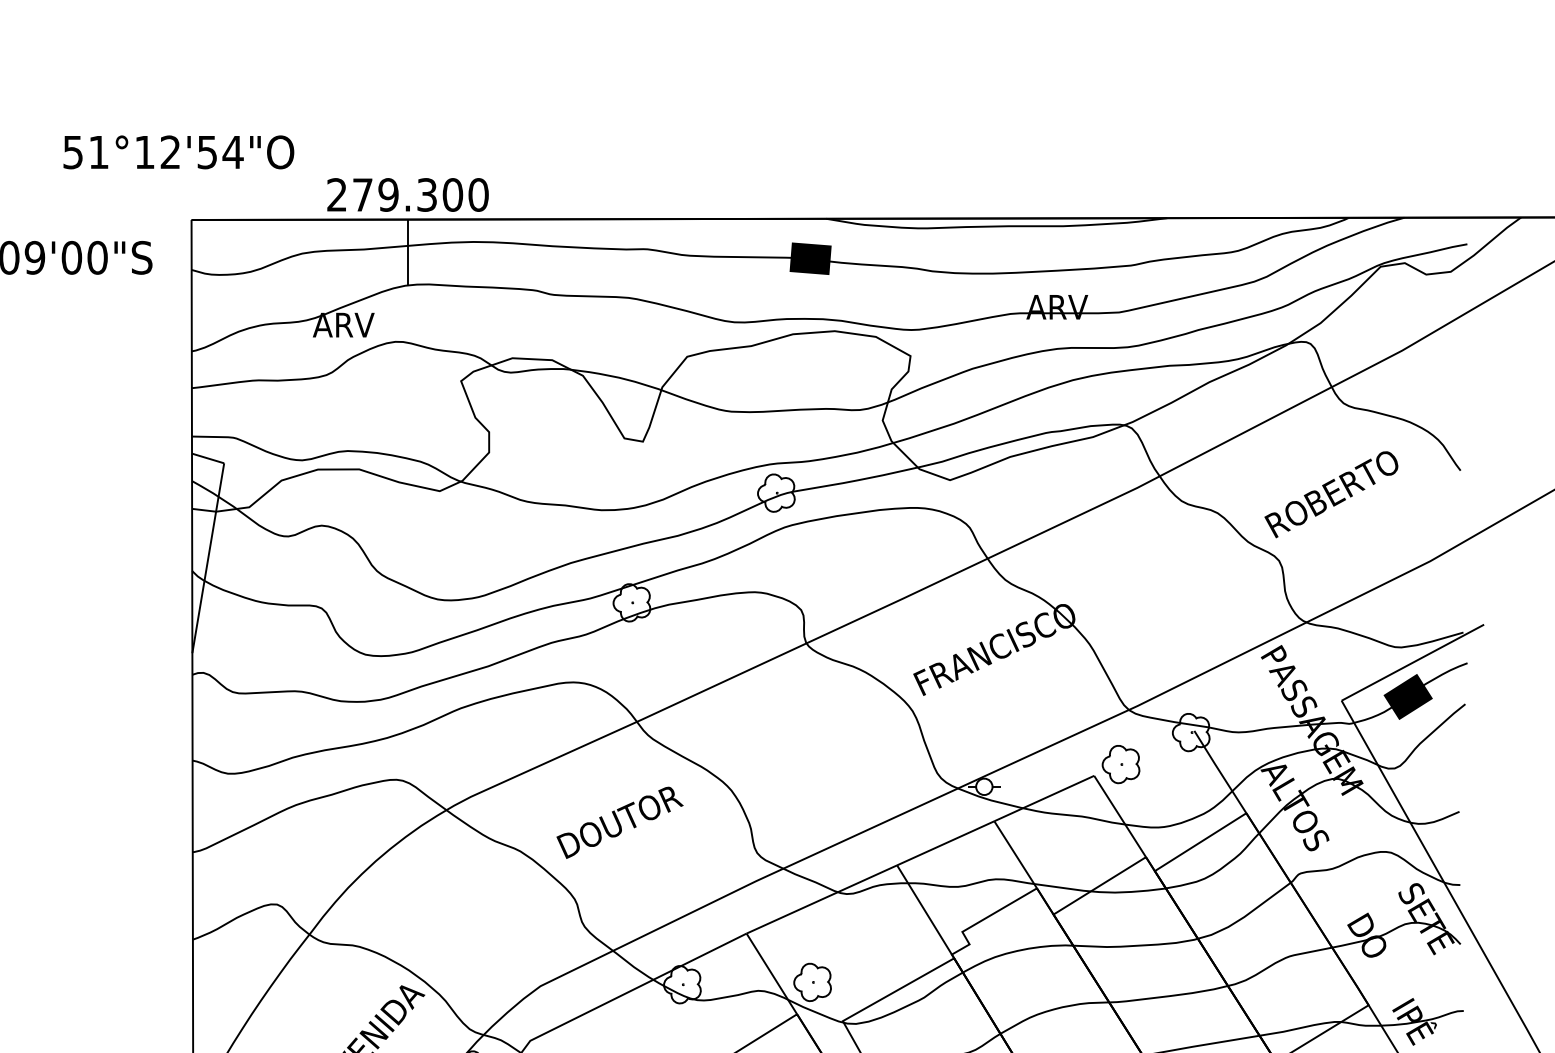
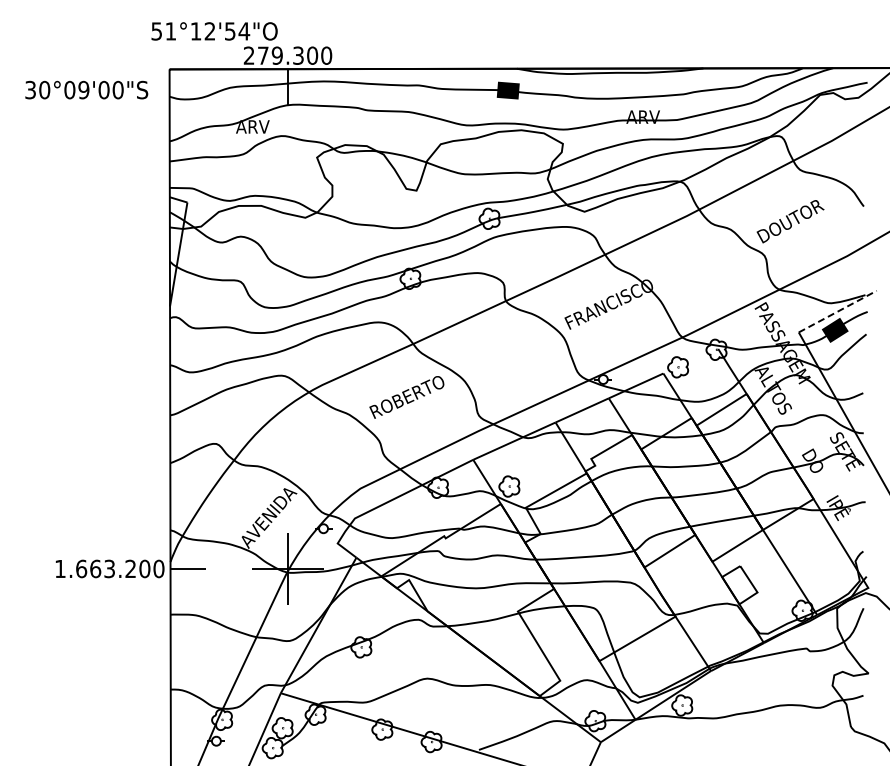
text: (178, 152) -> (214, 31), moved
text: (1335, 494) -> (795, 219), ROBERTO -> DOUTOR
line: (1414, 662) -> (838, 311), solid -> dashed
text: (628, 819) -> (408, 397), DOUTOR -> ROBERTO

